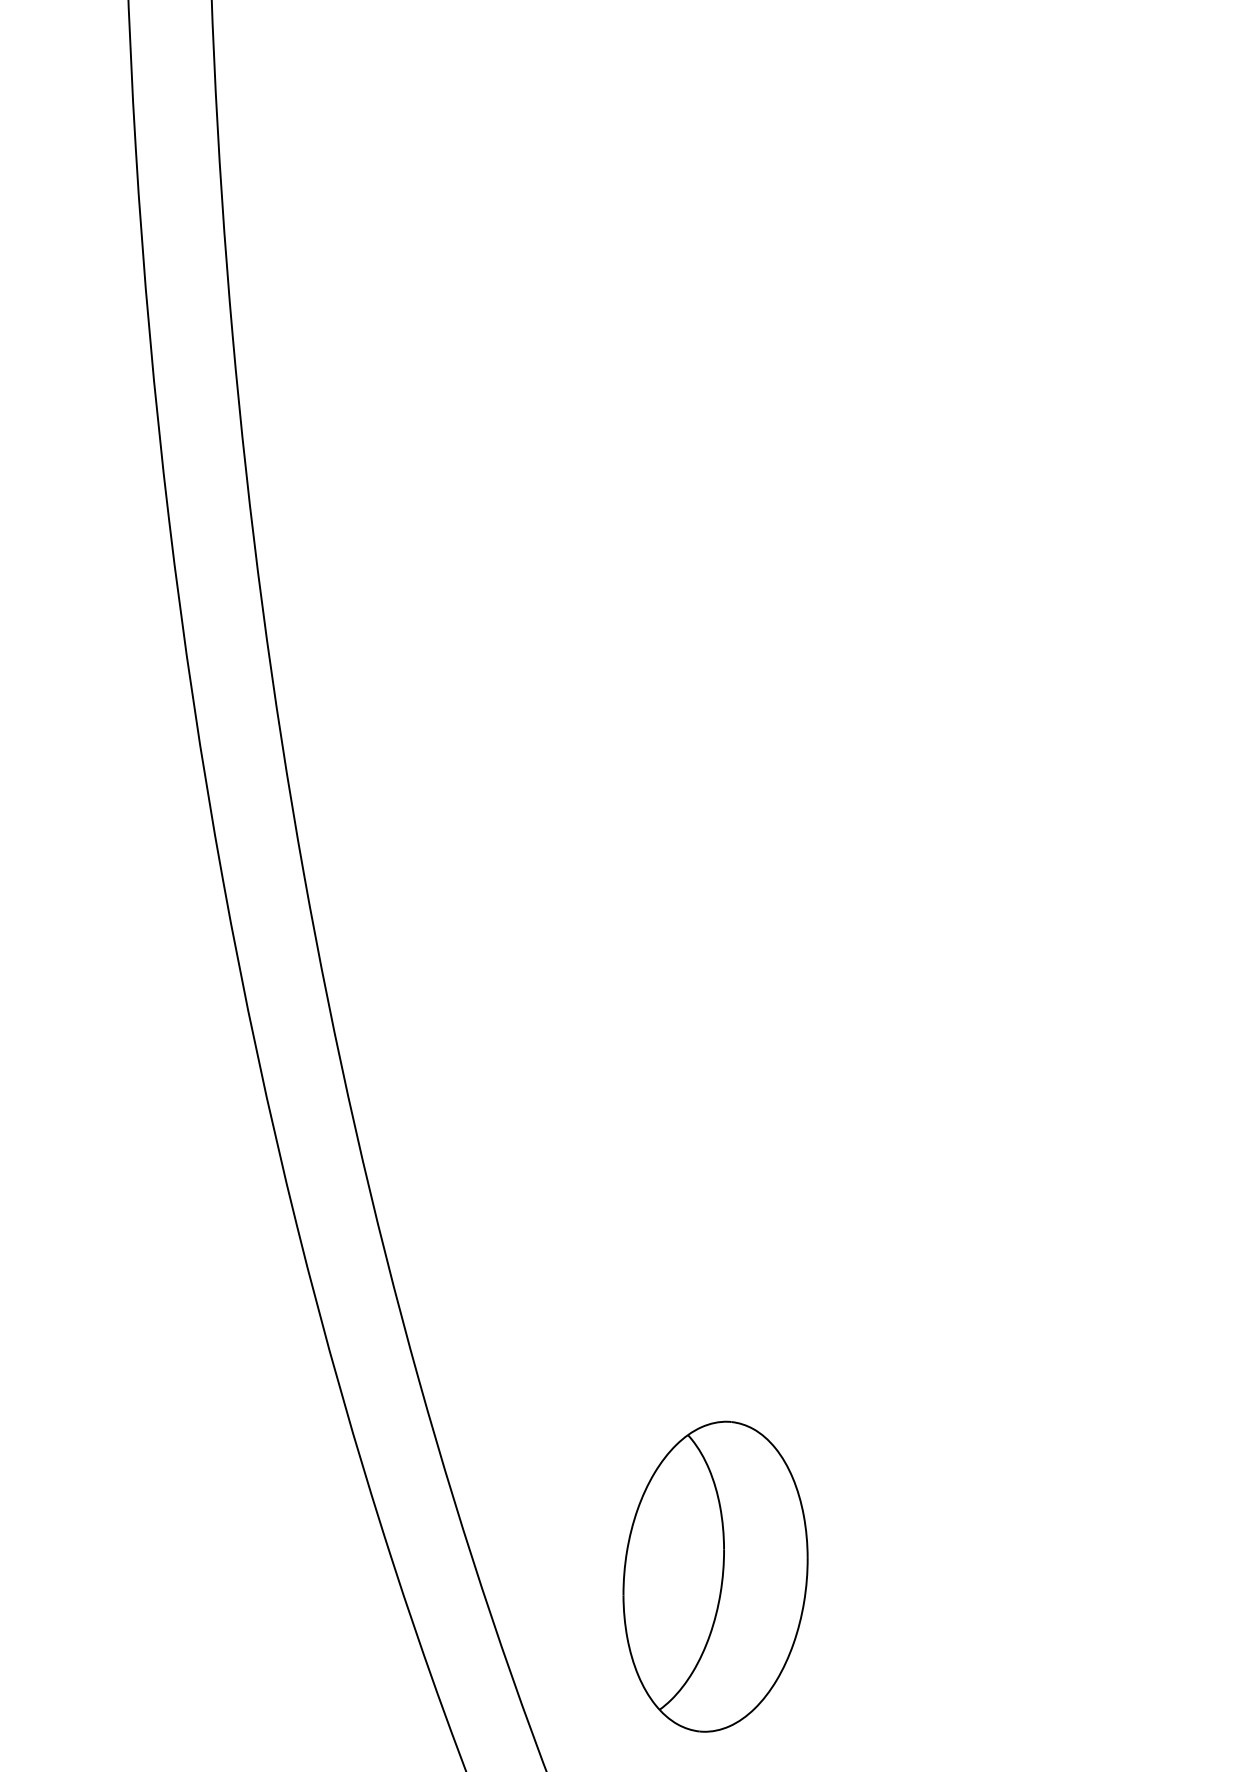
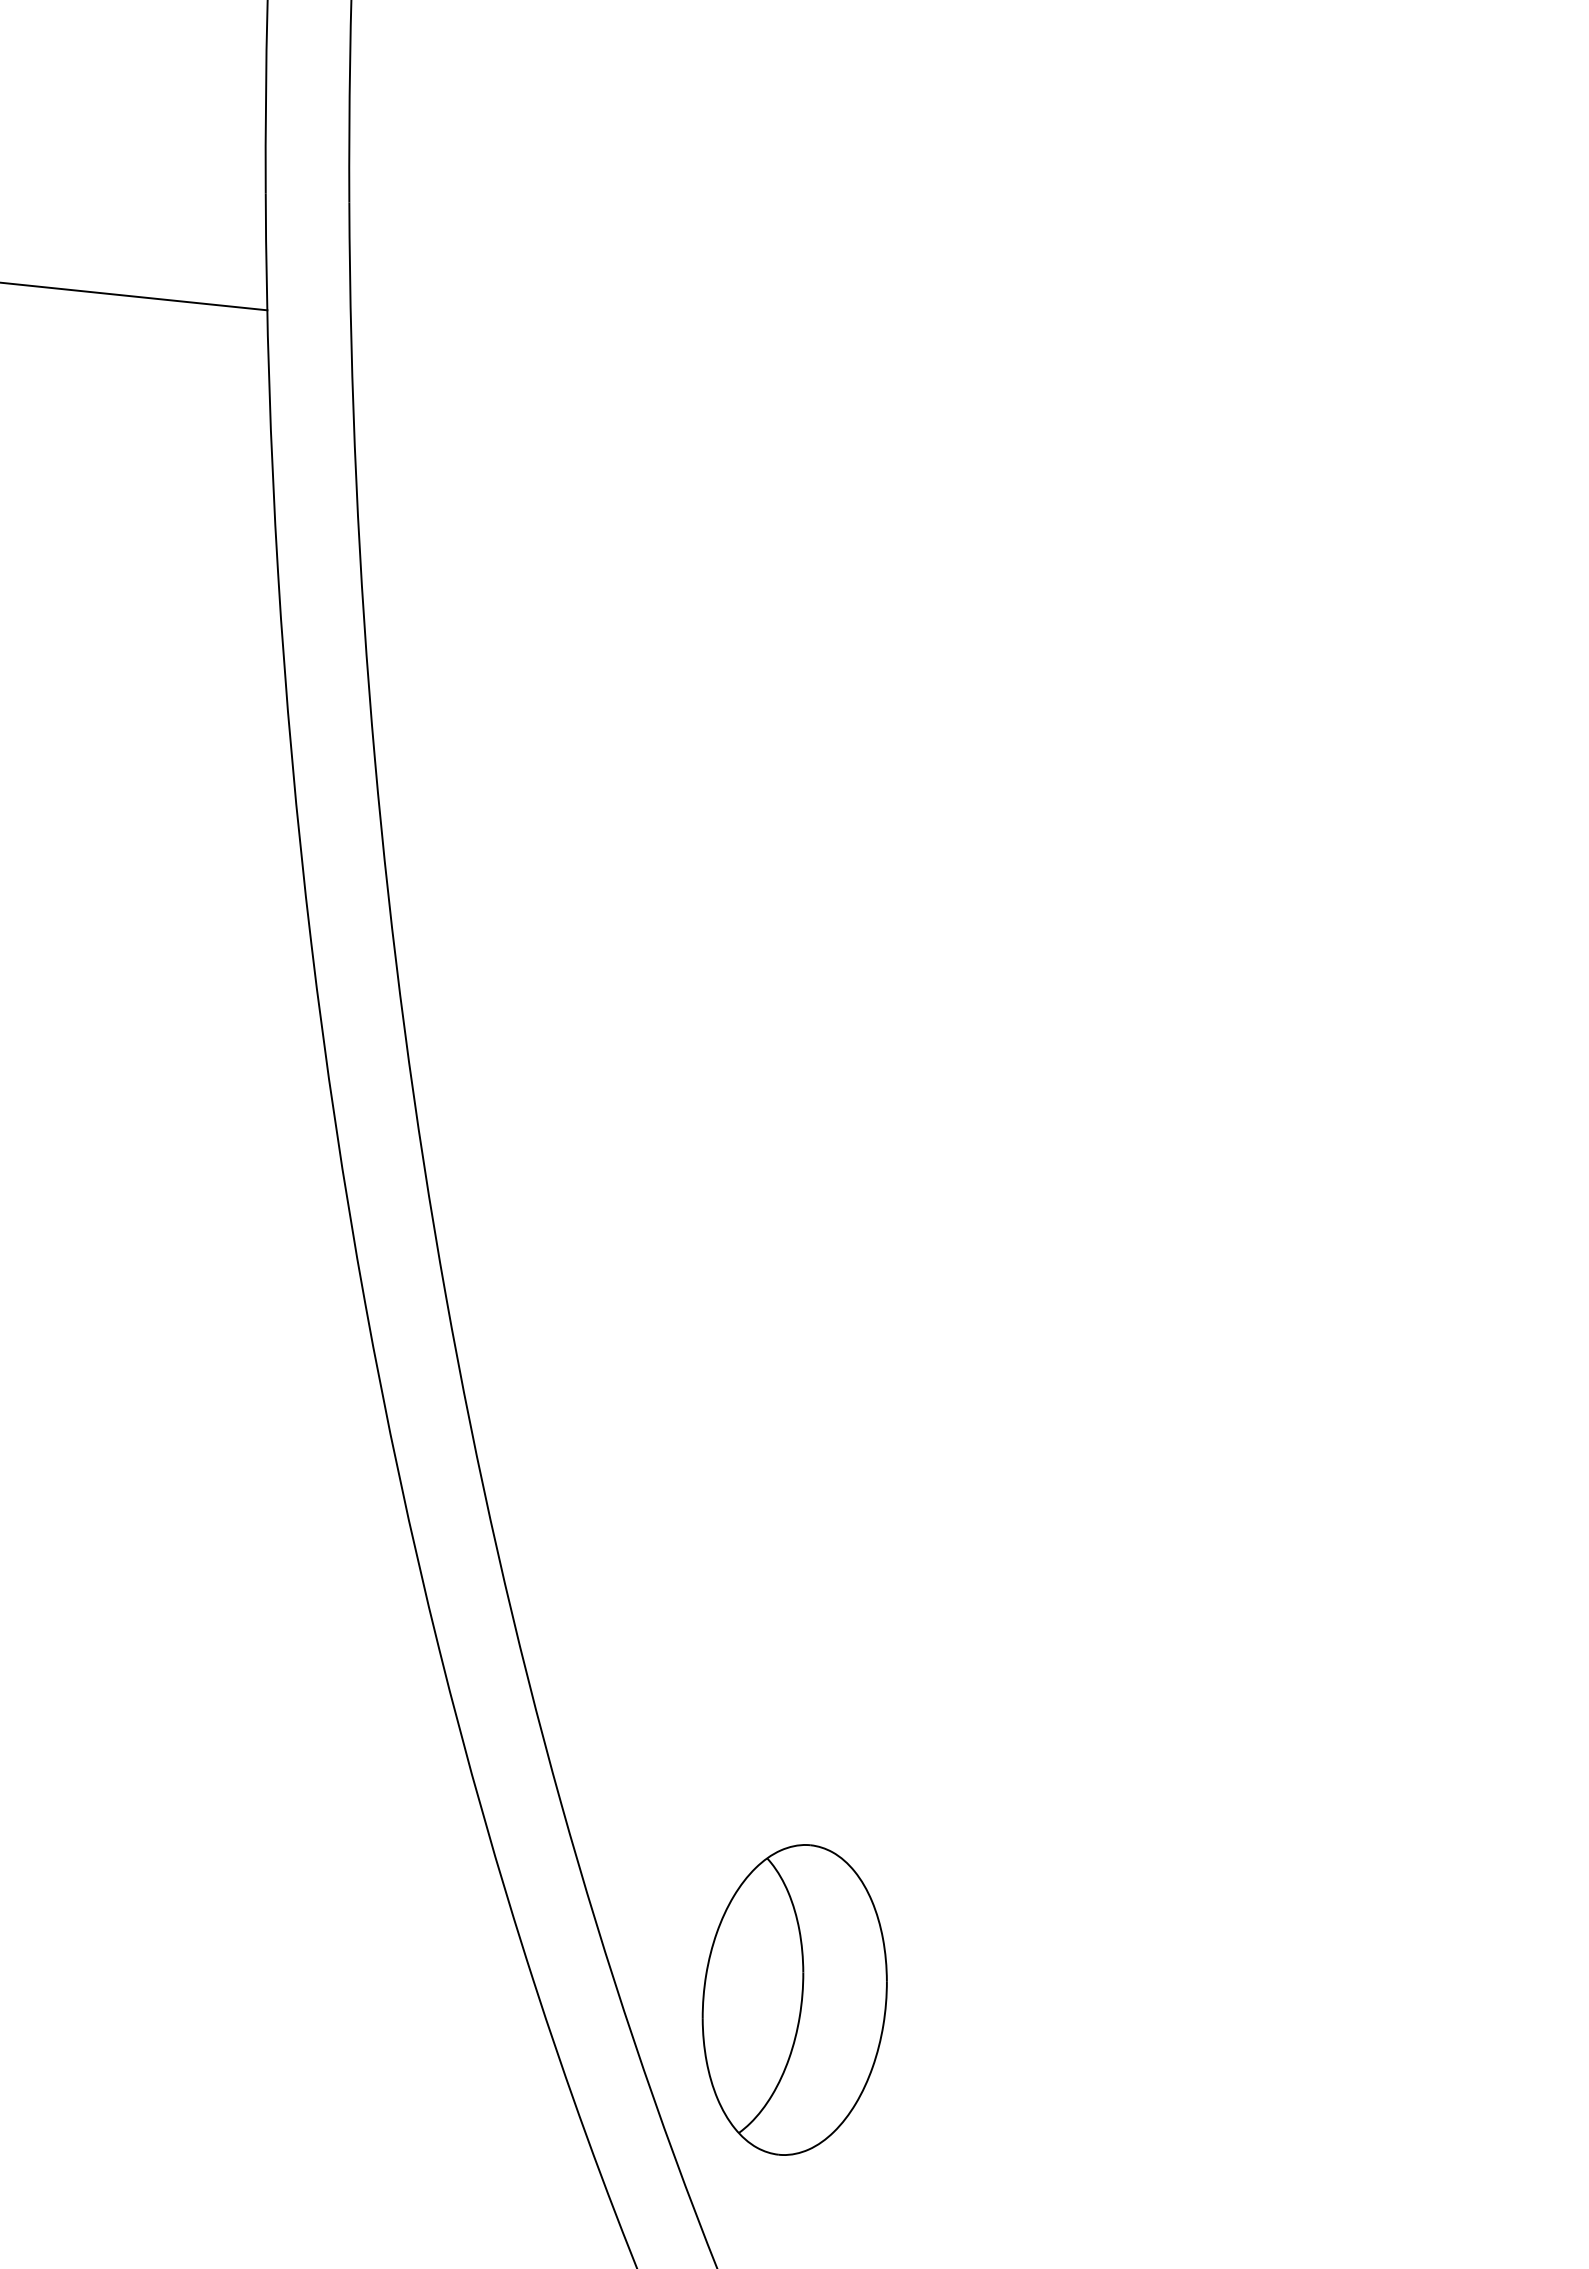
part: (715, 1576) -> (794, 1999), moved

